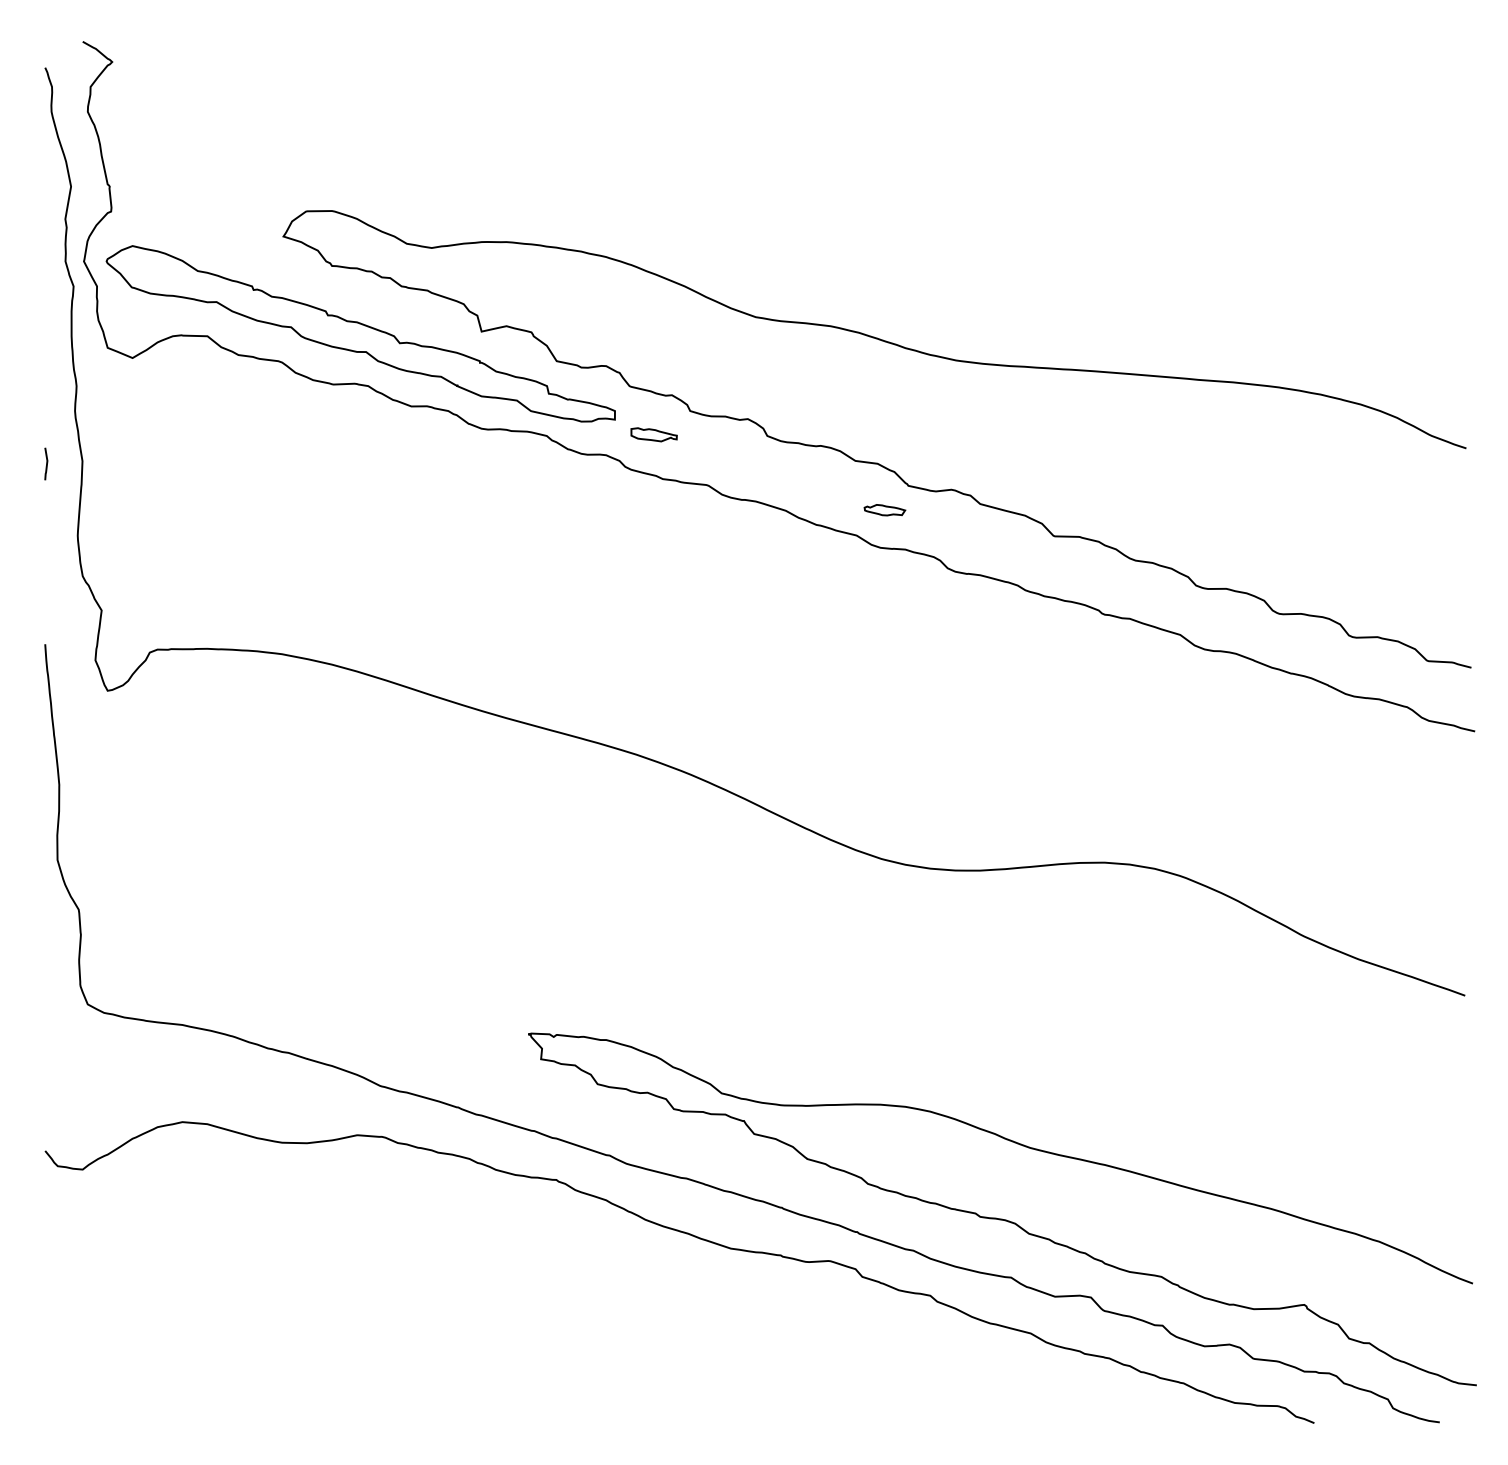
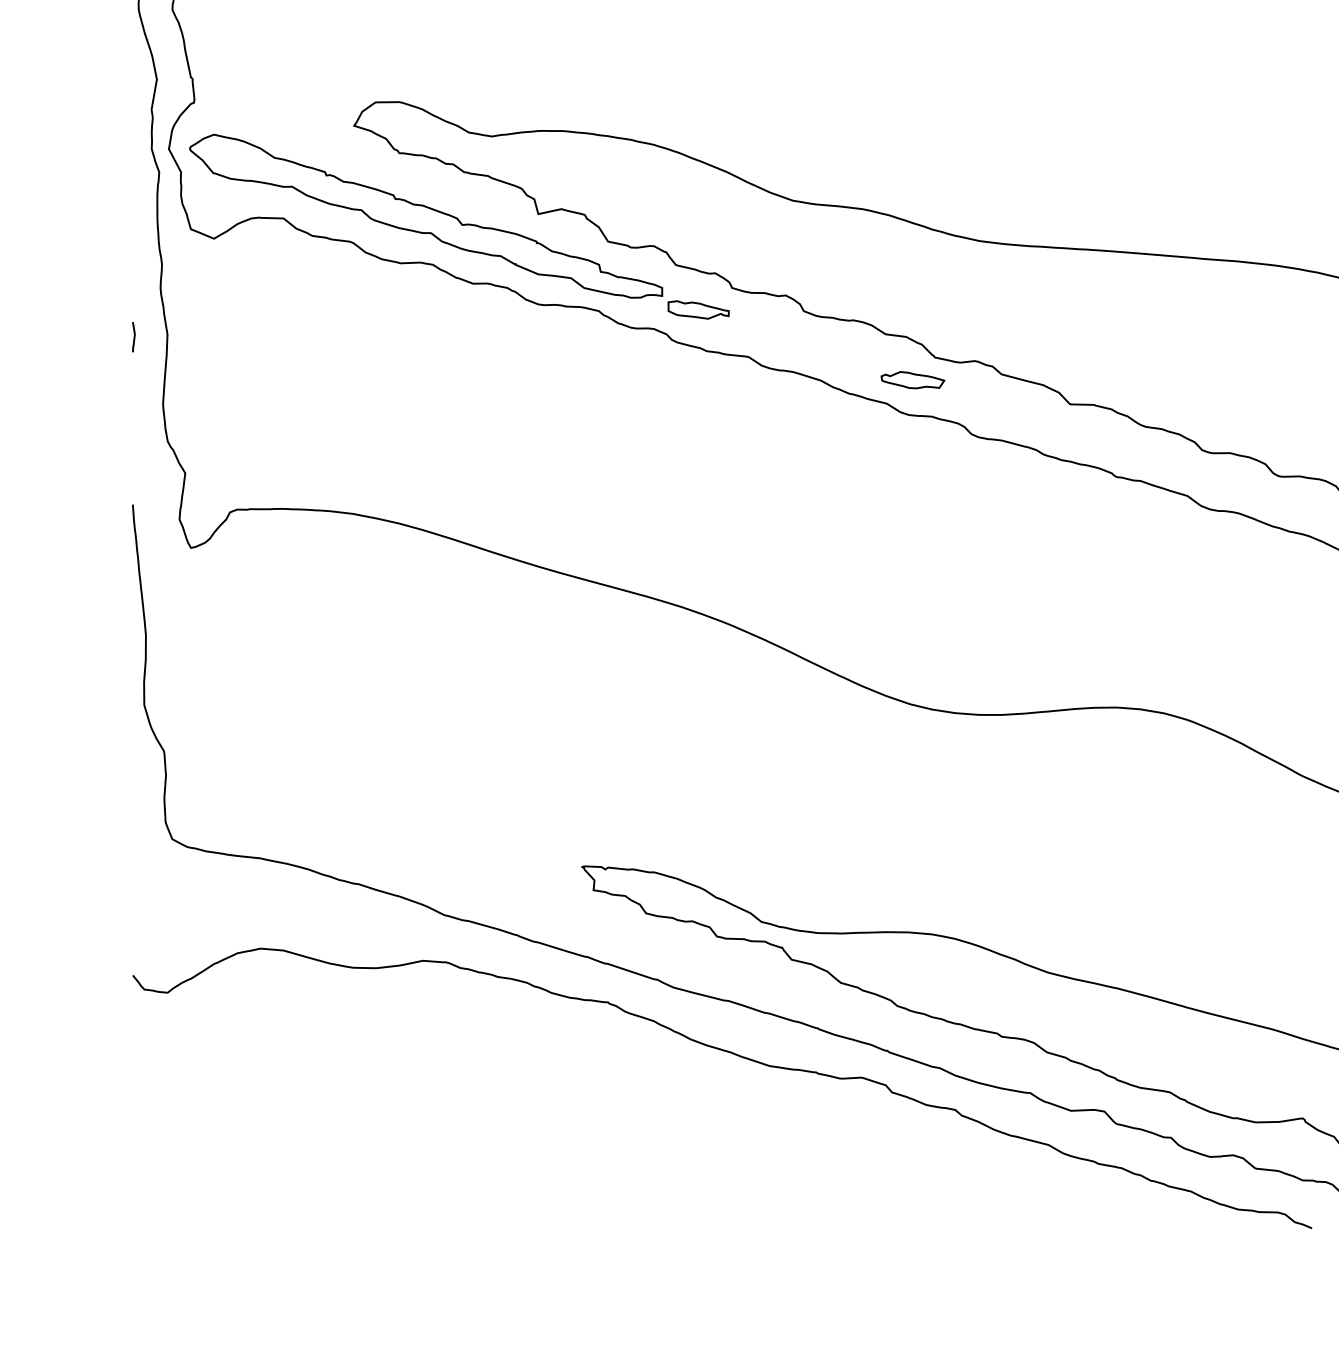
part: (653, 434) -> (698, 309), size x1.43
part: (884, 509) -> (912, 379), size x1.67

